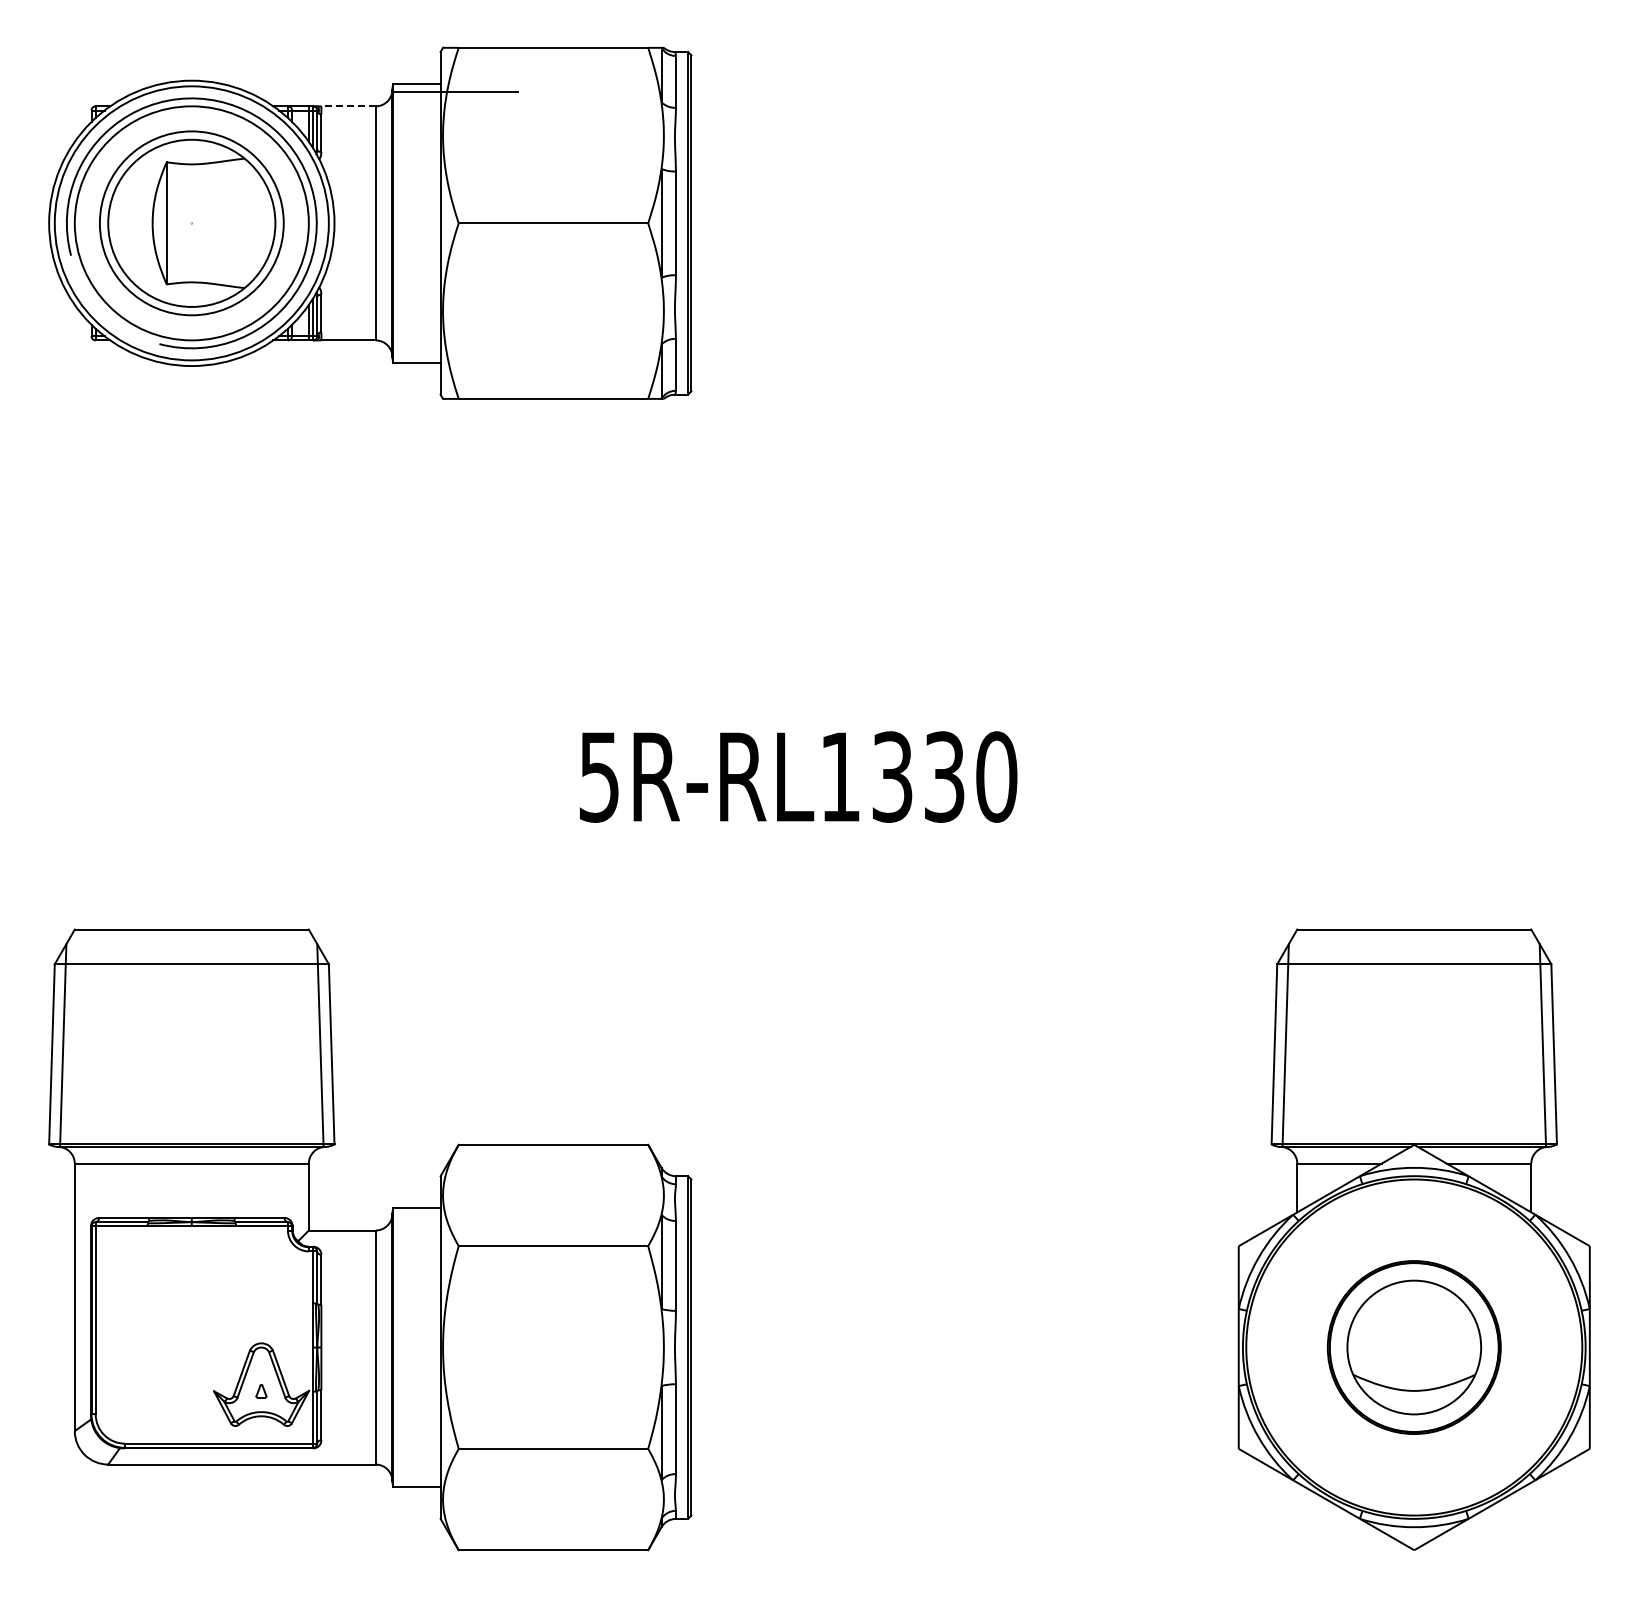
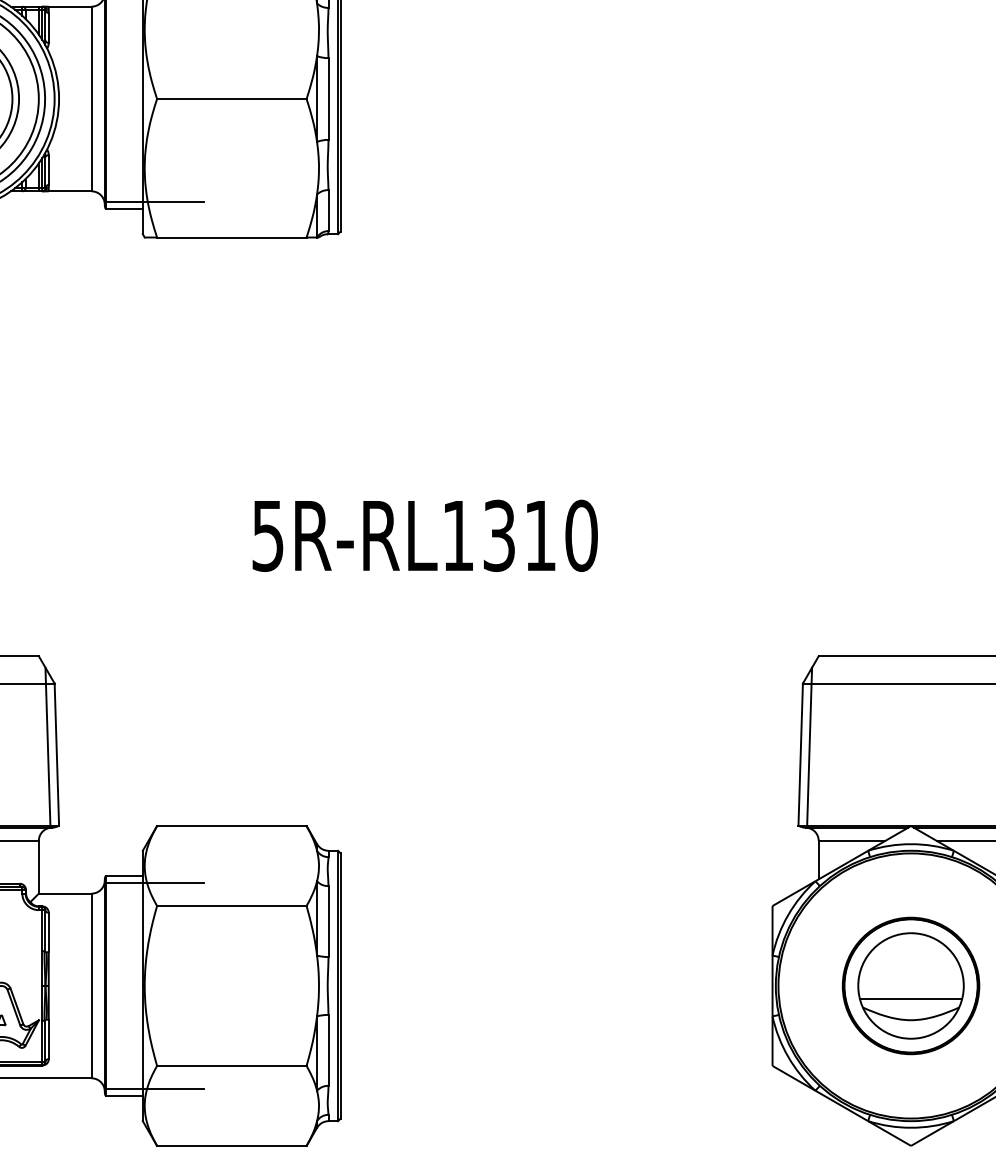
line: (348, 106) -> (70, 6), dashed -> solid
line: (454, 354) -> (153, 202), added
text: (944, 776) -> (540, 535), 5R-RL1330 -> 5R-RL1310
line: (455, 1216) -> (154, 882), added
line: (1414, 1364) -> (911, 999), added
line: (455, 1478) -> (154, 1089), added

